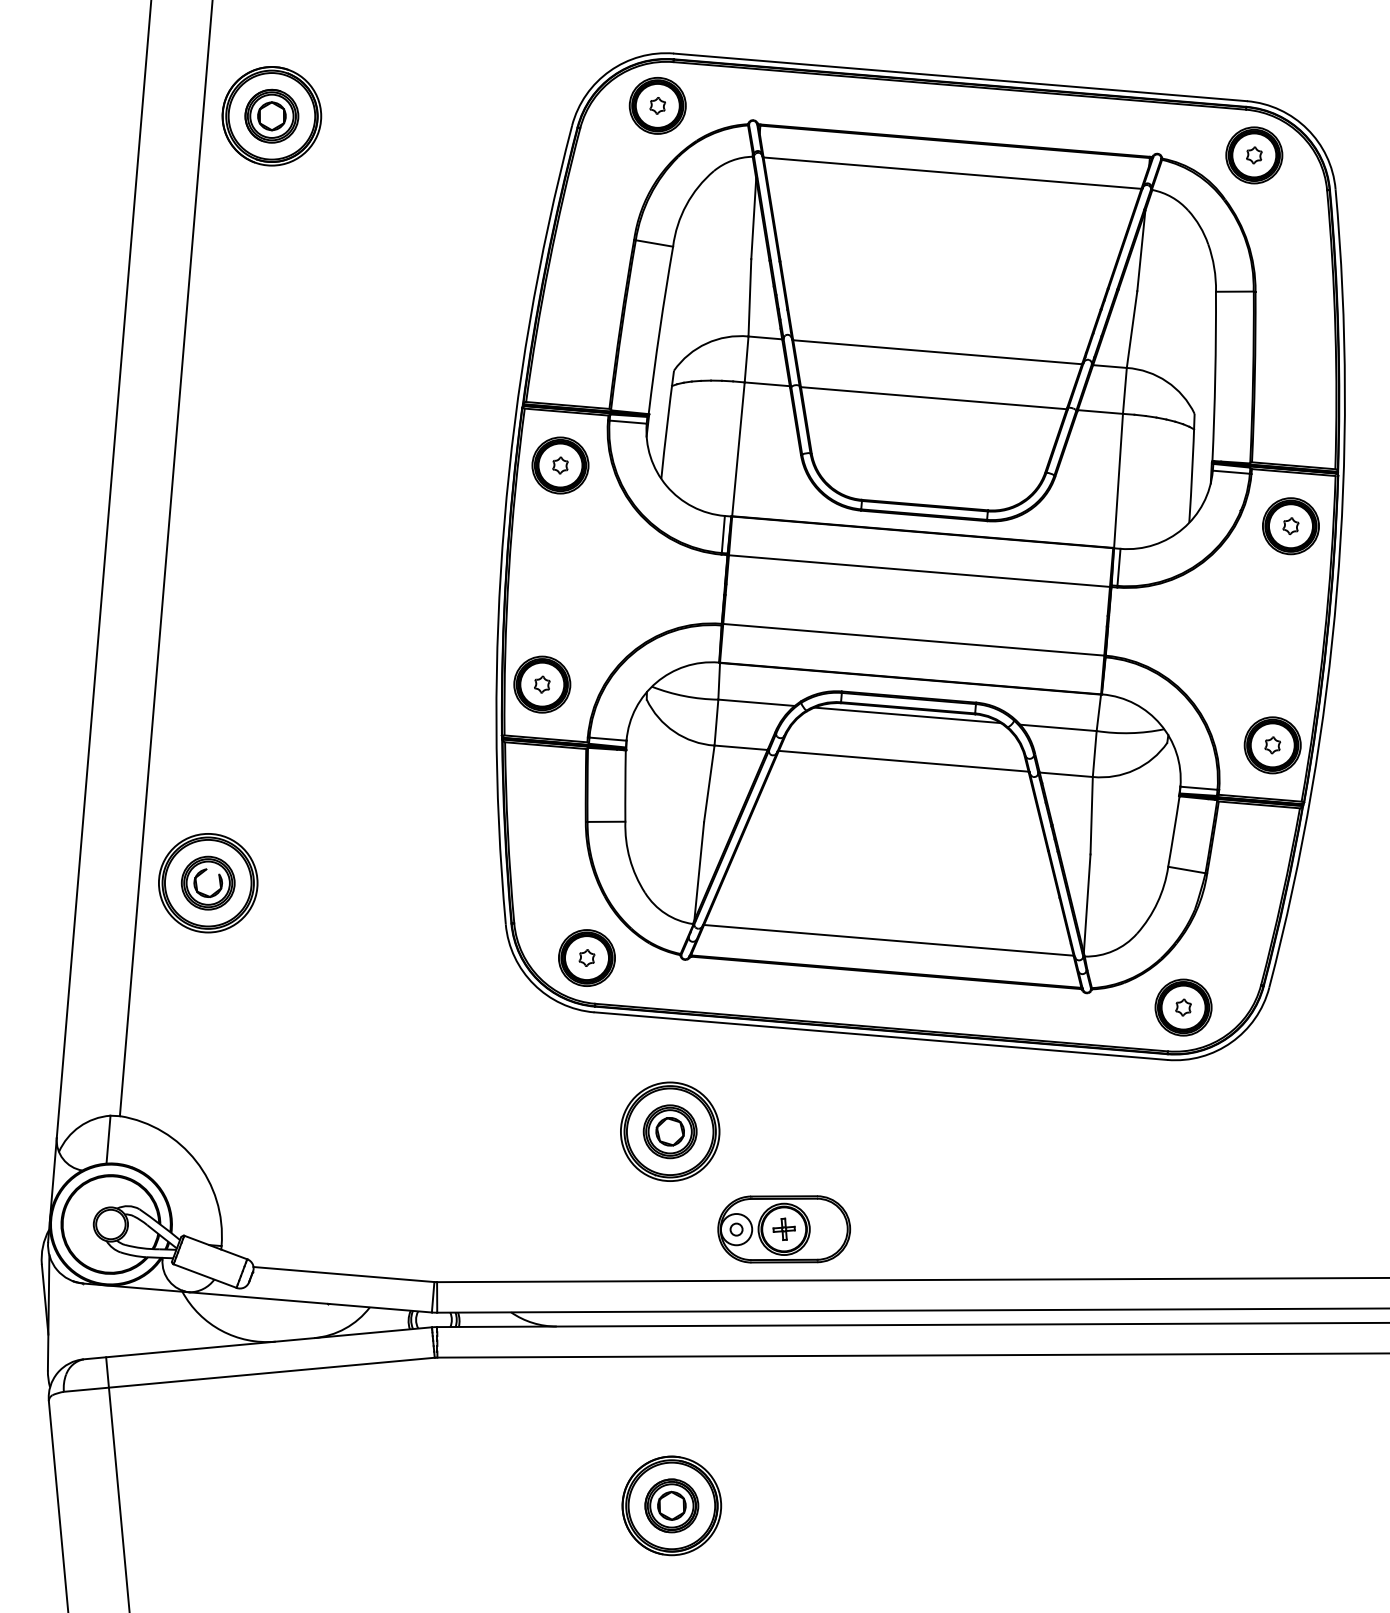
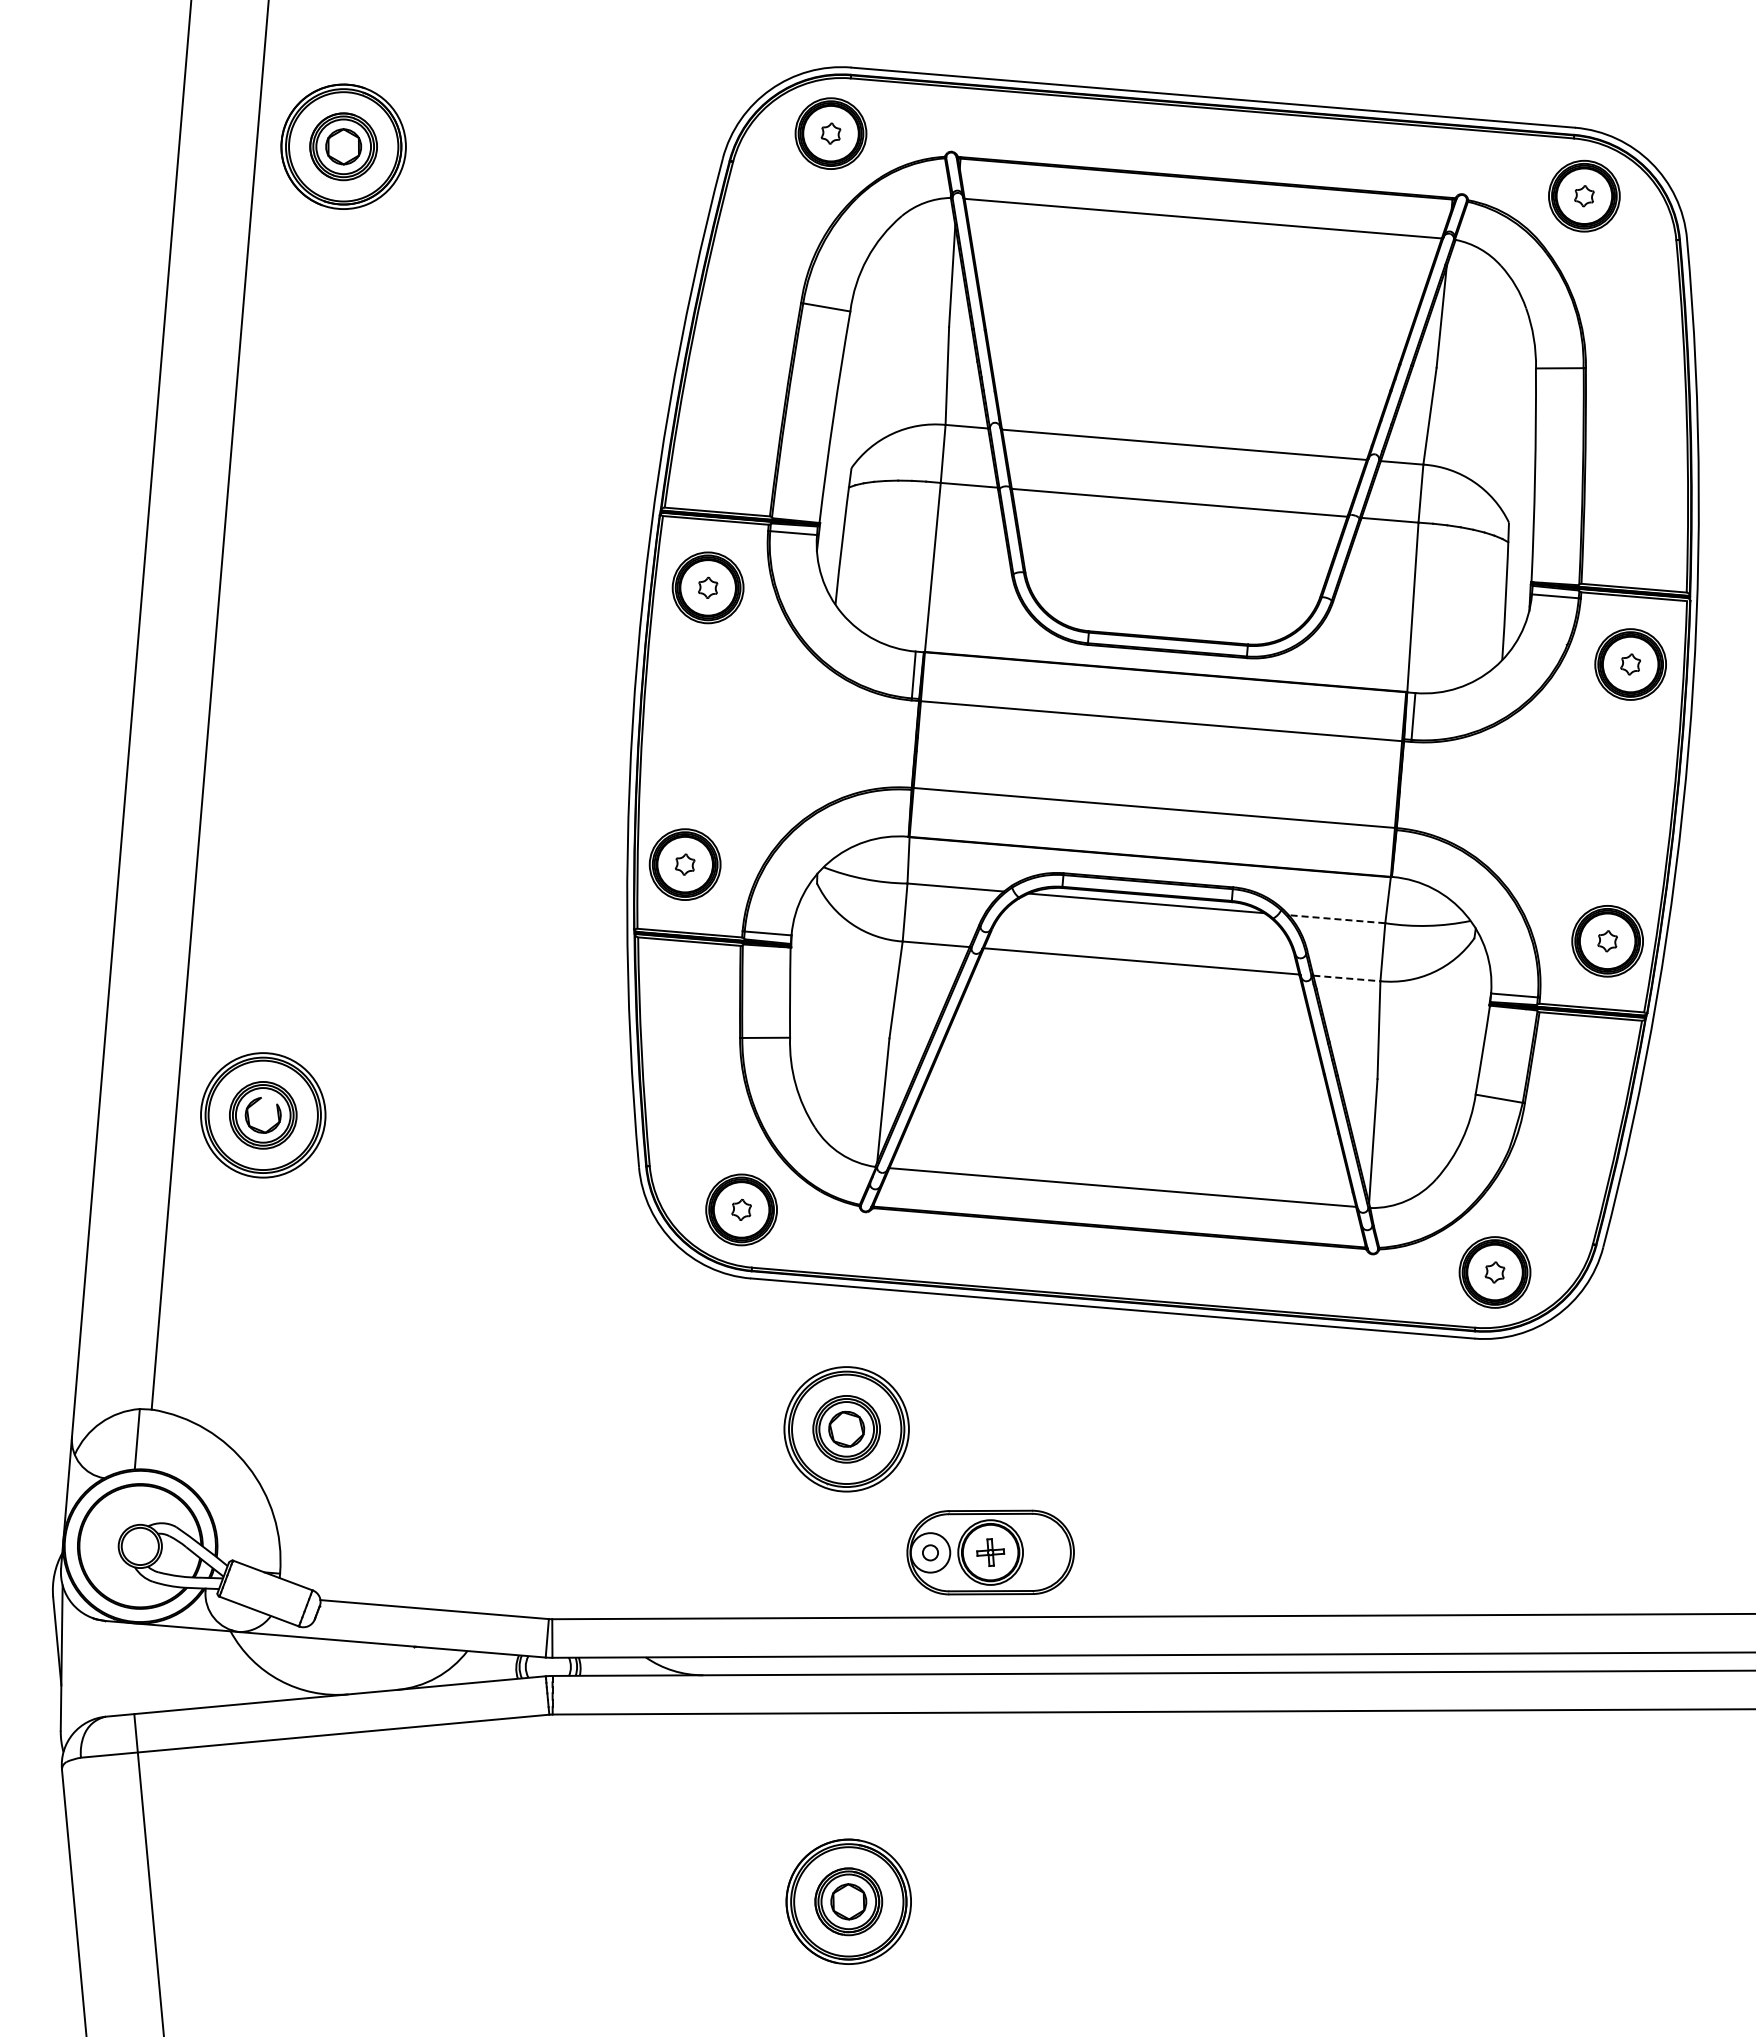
line: (1058, 728) -> (1336, 919), solid -> dashed
line: (1065, 774) -> (1346, 978), solid -> dashed

